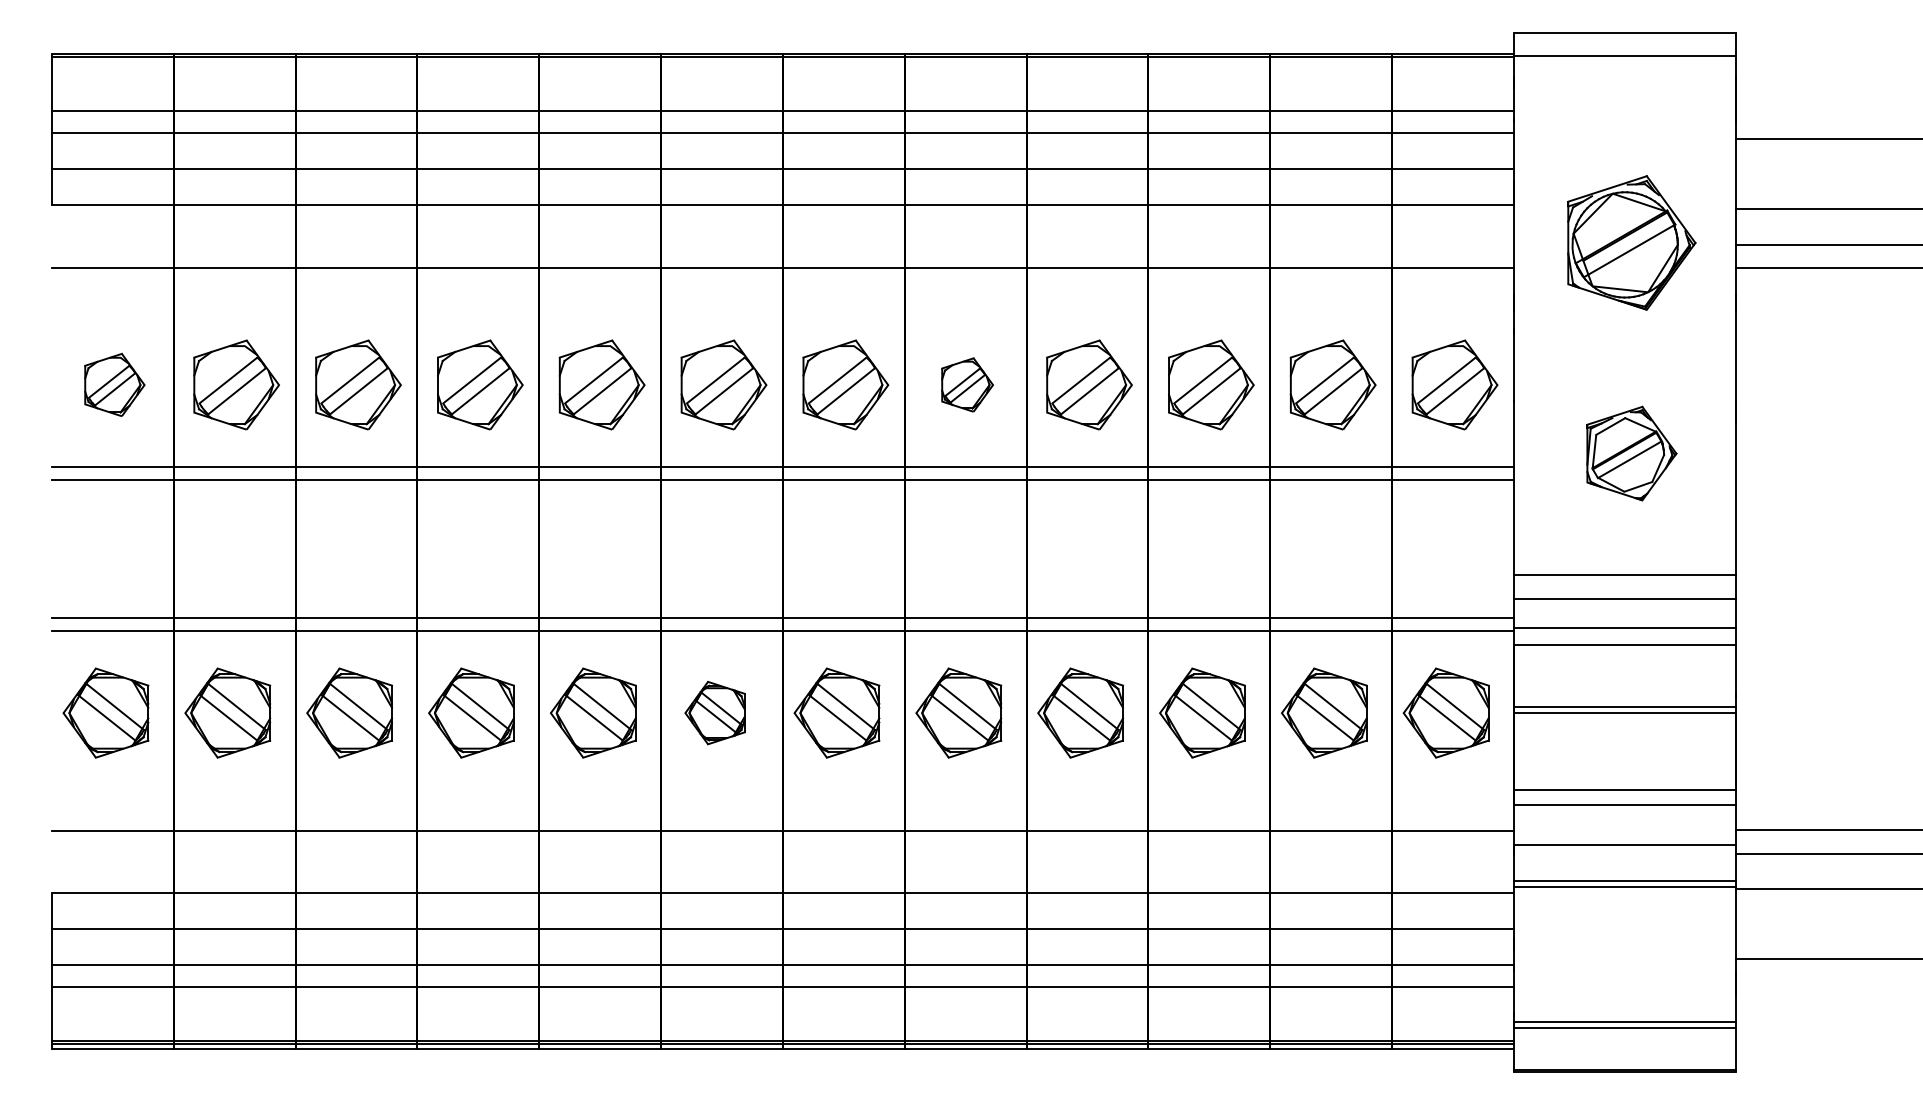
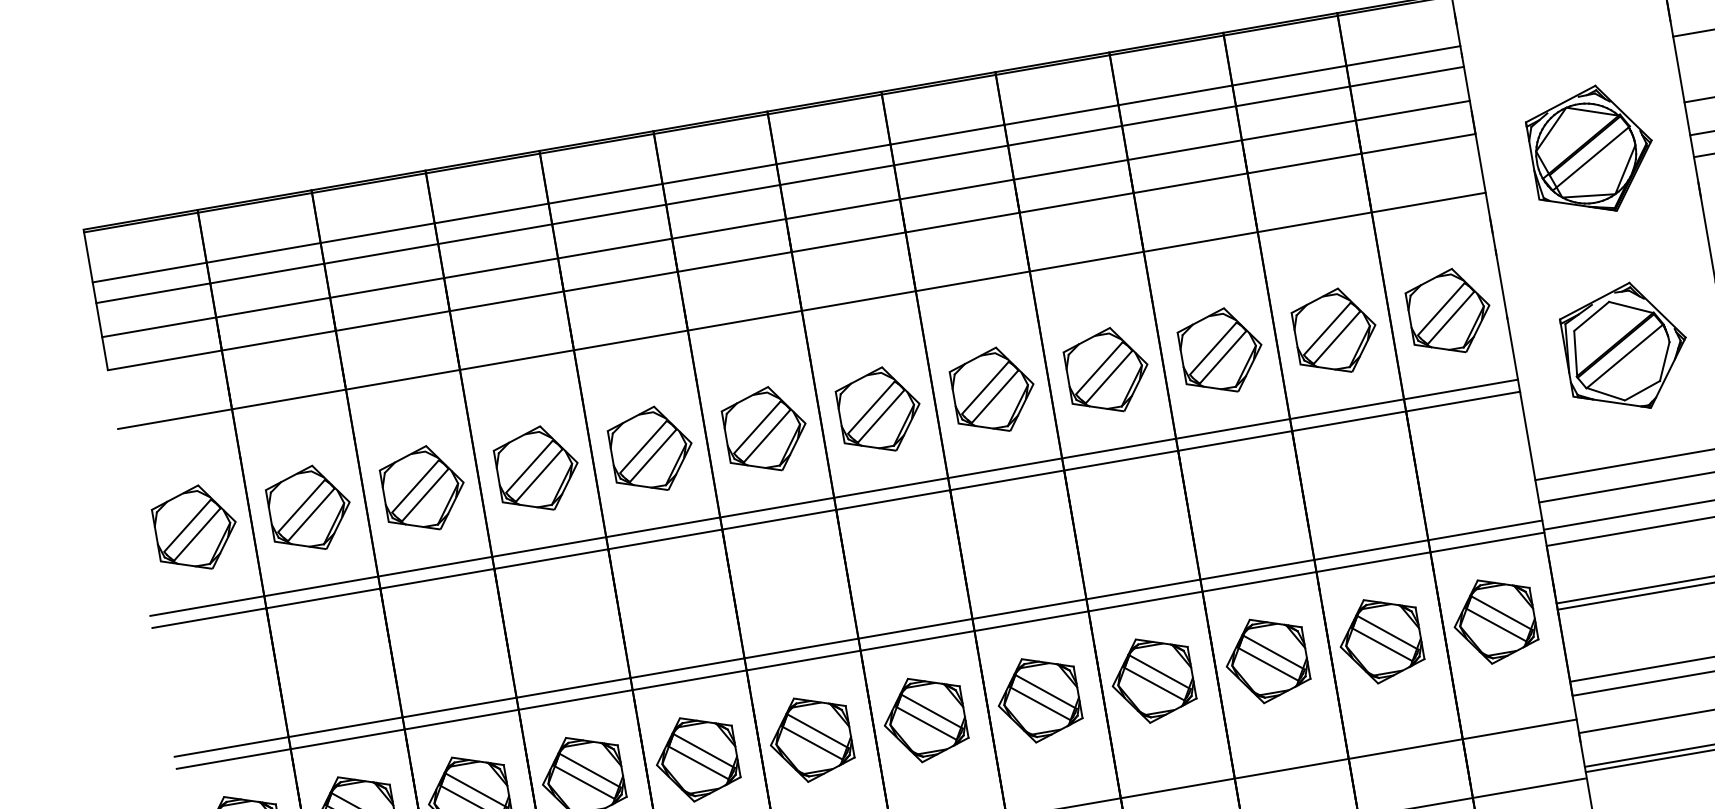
part: (114, 384) -> (195, 528), size x1.43
part: (967, 384) -> (993, 390), size x1.67
part: (1631, 453) -> (1625, 347), size x1.43
part: (714, 712) -> (809, 738), size x1.43

